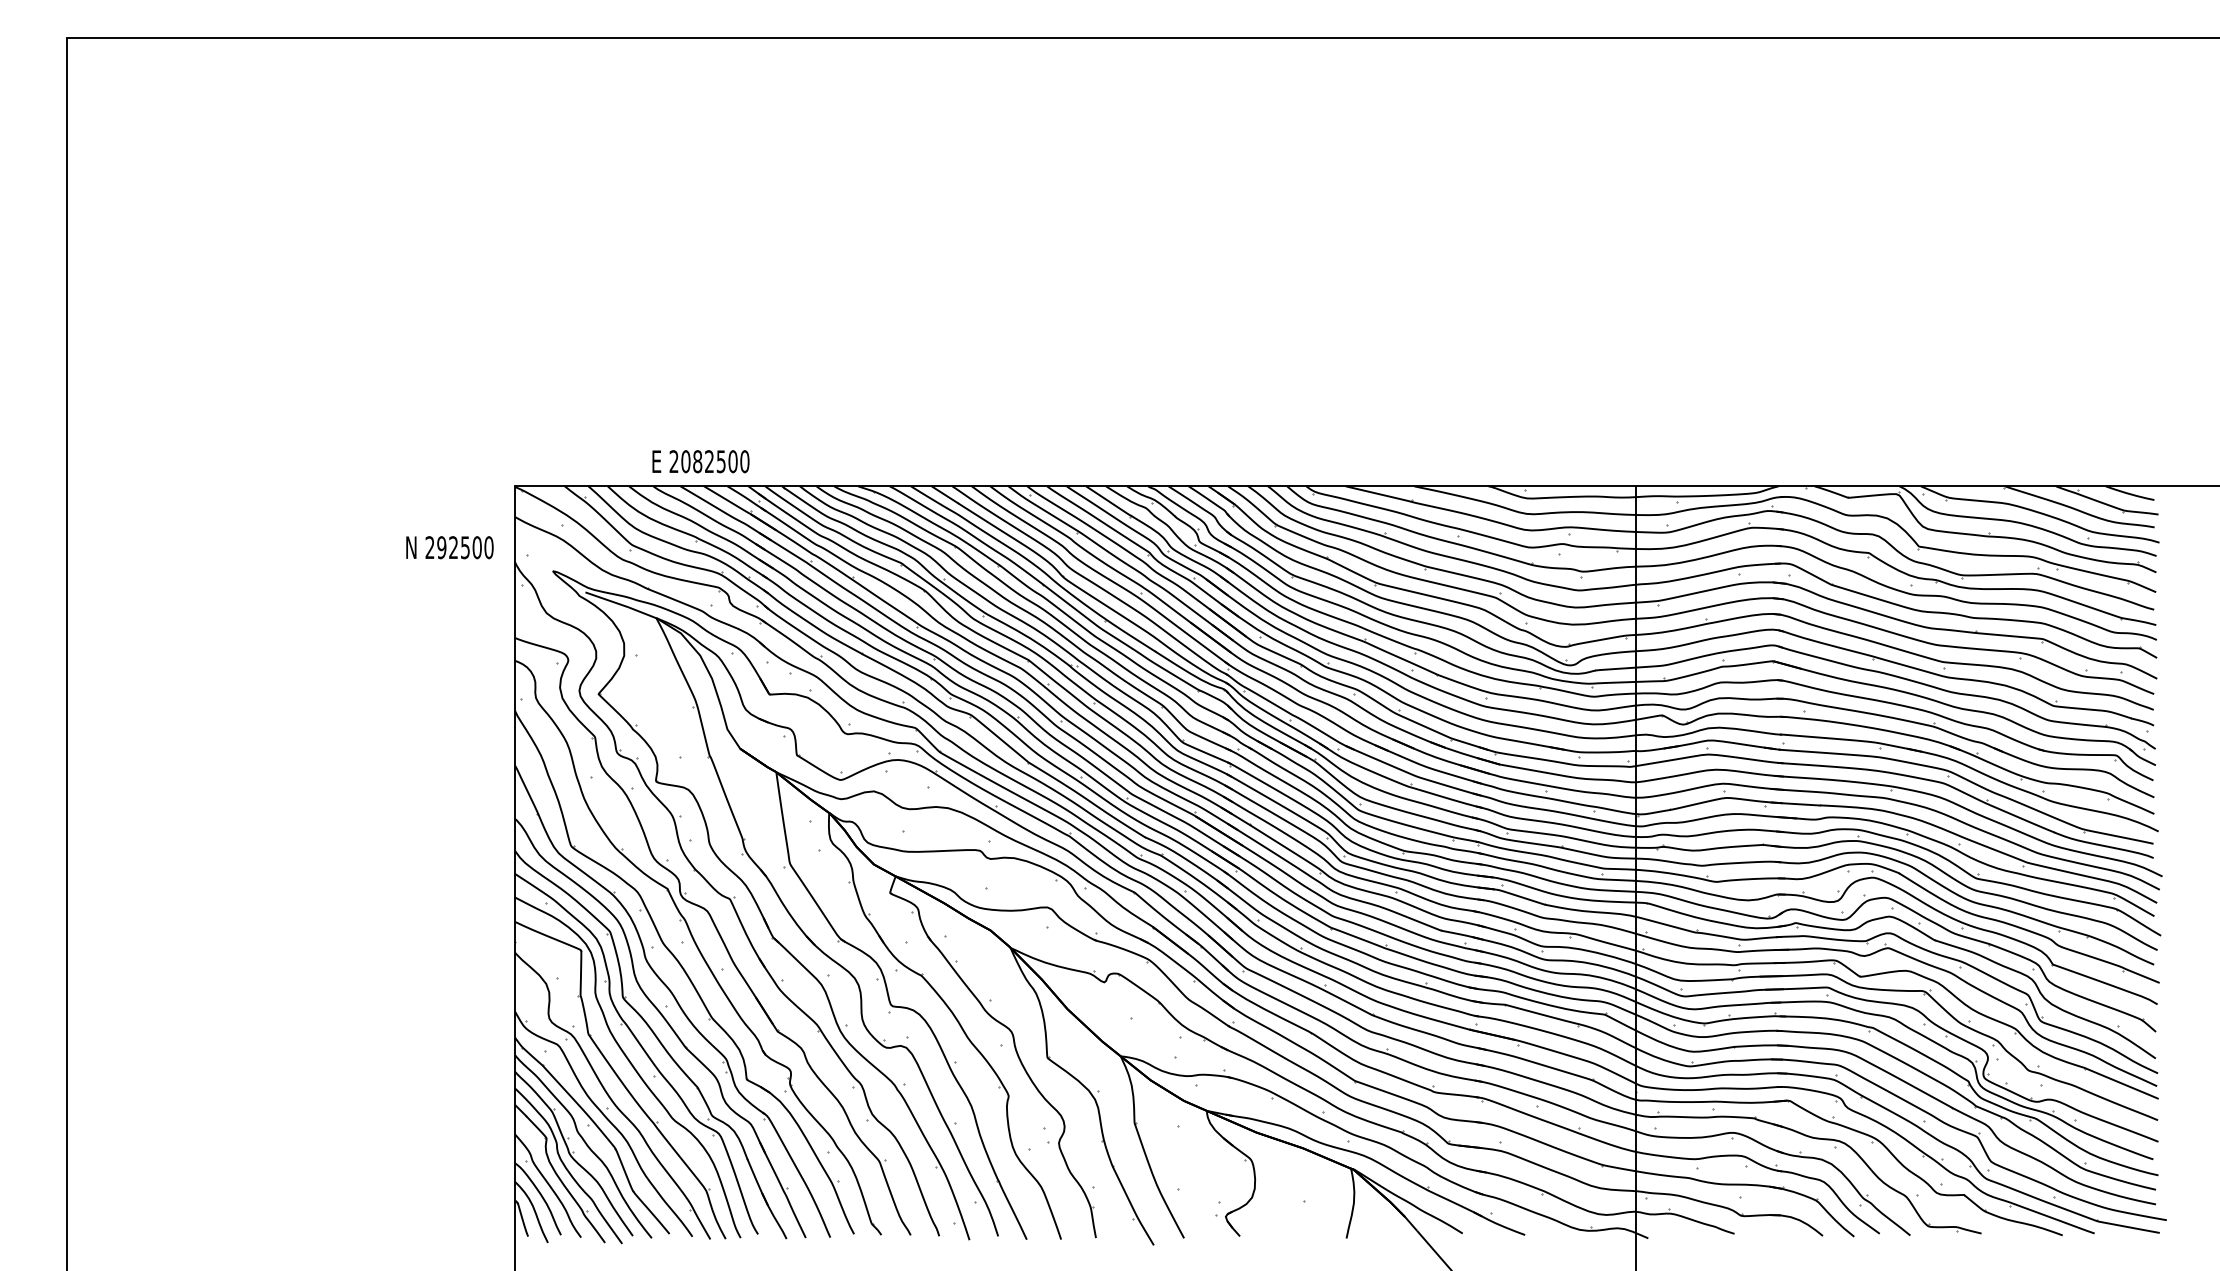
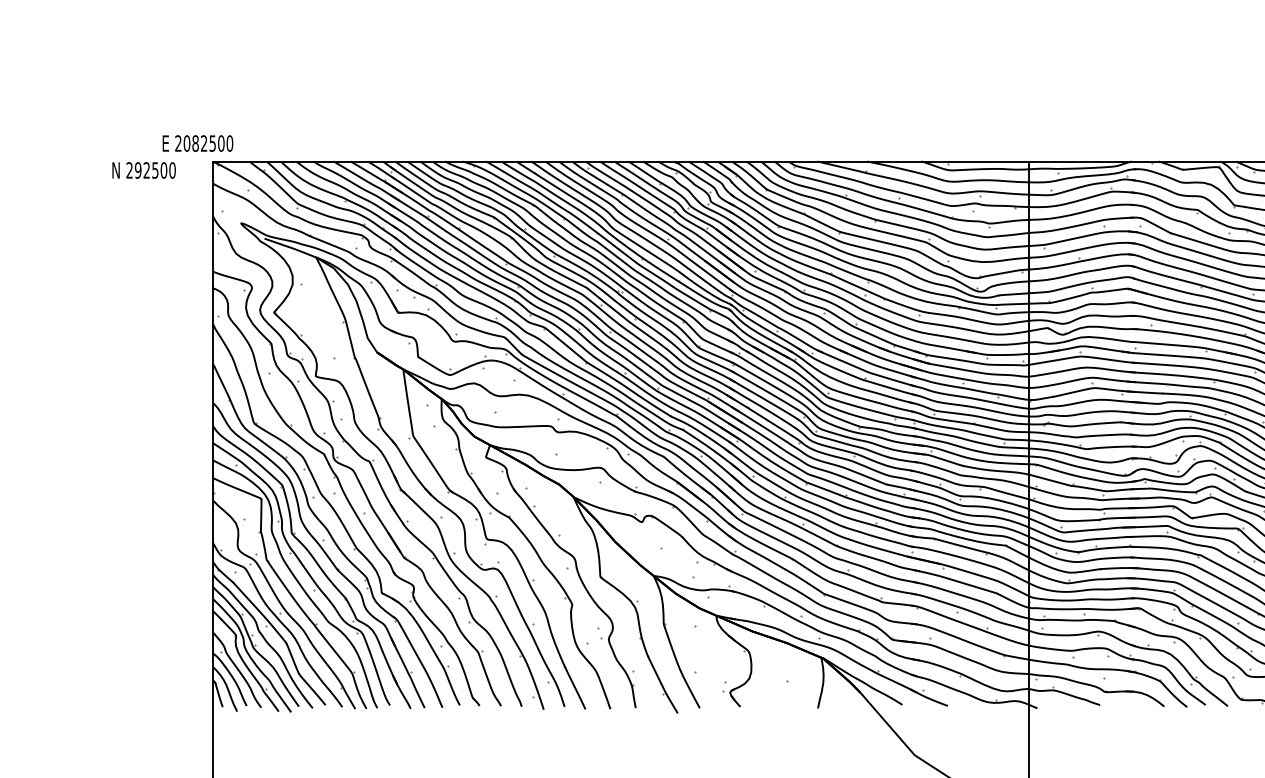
text: (700, 461) -> (197, 143), moved
text: (449, 547) -> (143, 170), moved

